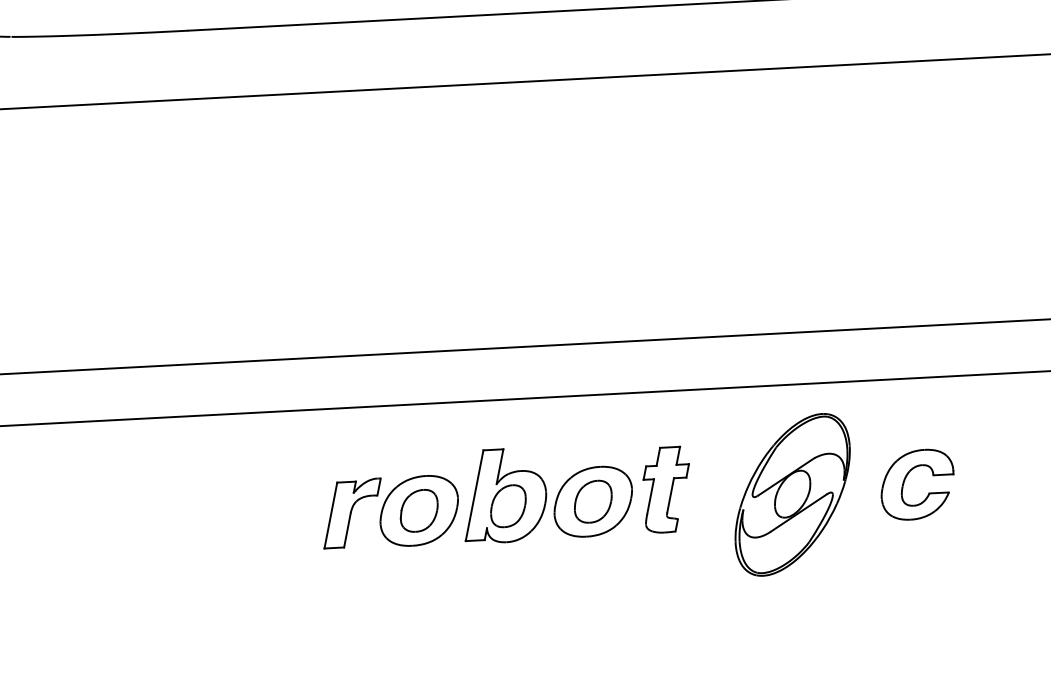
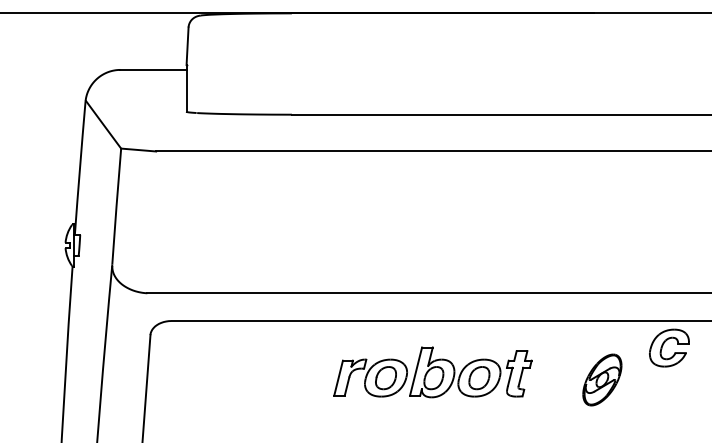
part: (906, 480) -> (663, 345), moved
part: (793, 493) -> (602, 379), size x0.6
part: (505, 495) -> (432, 372), moved

